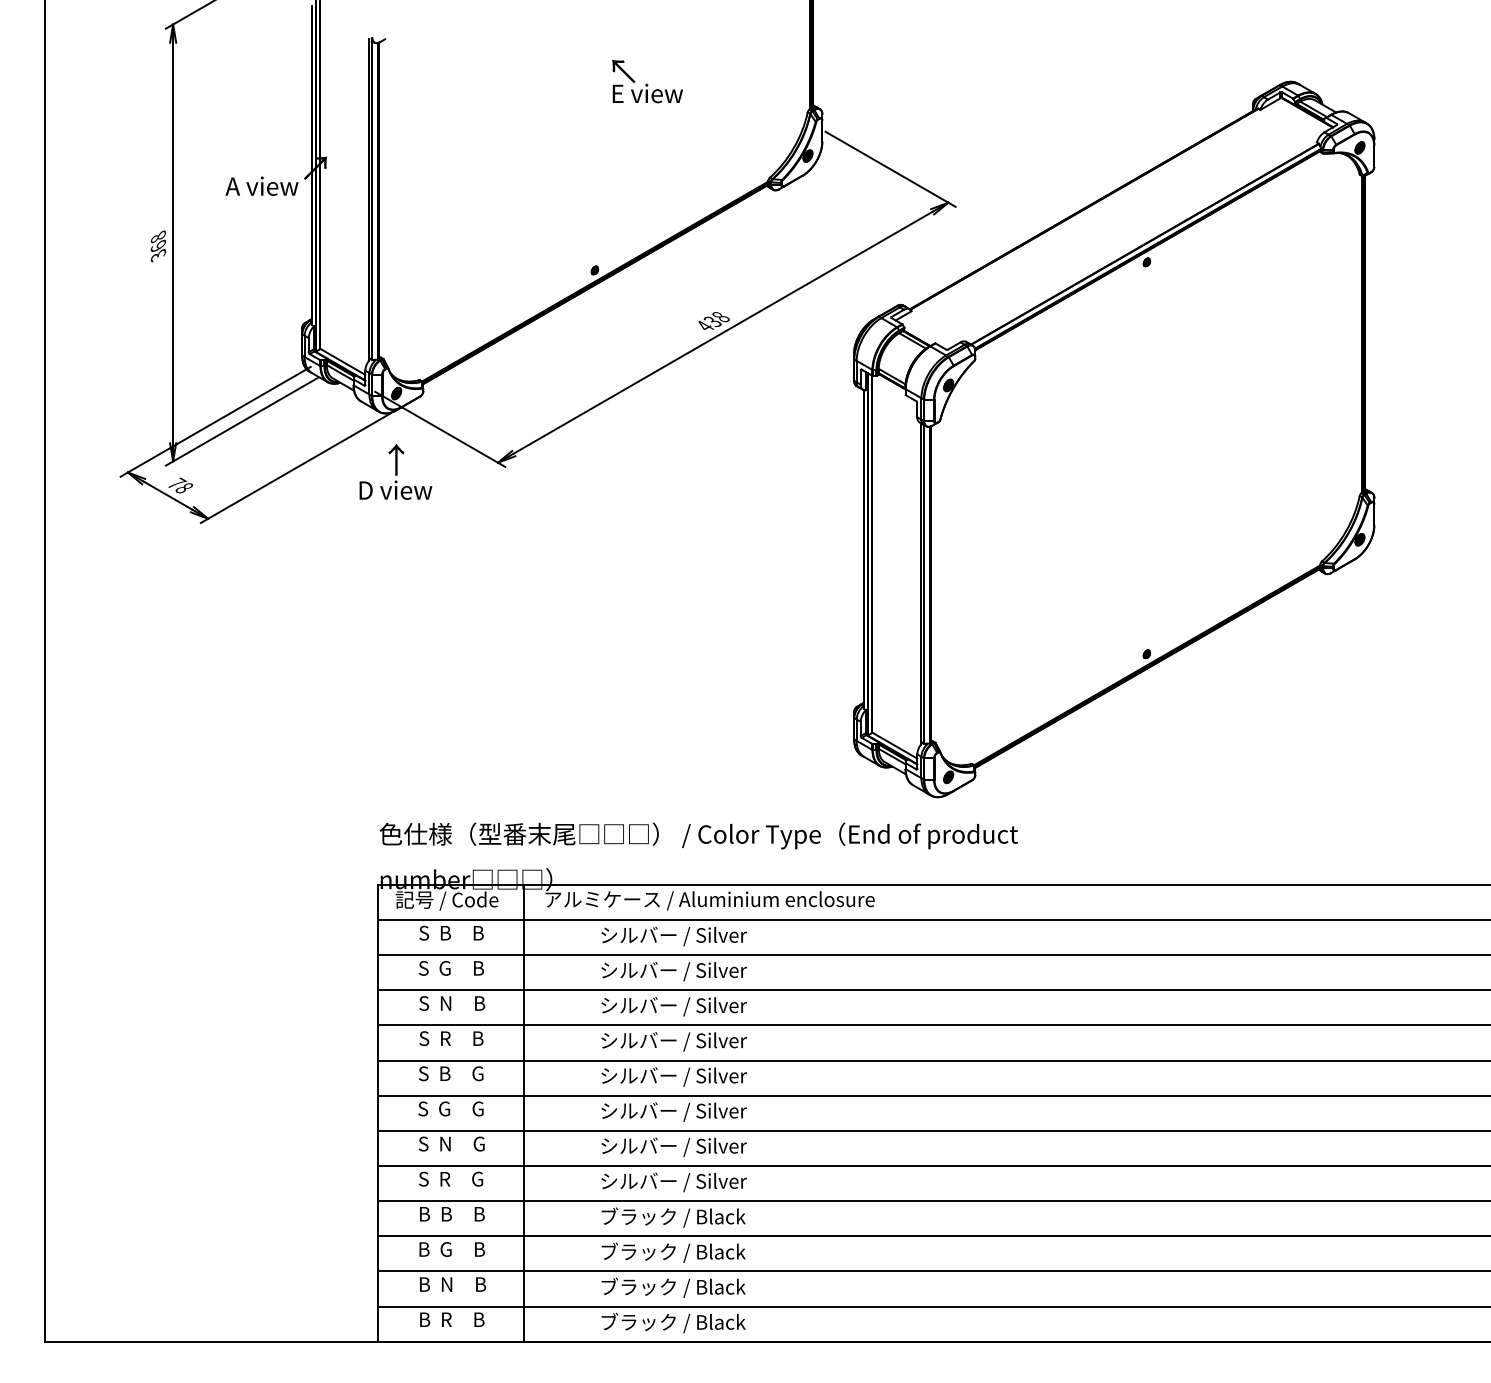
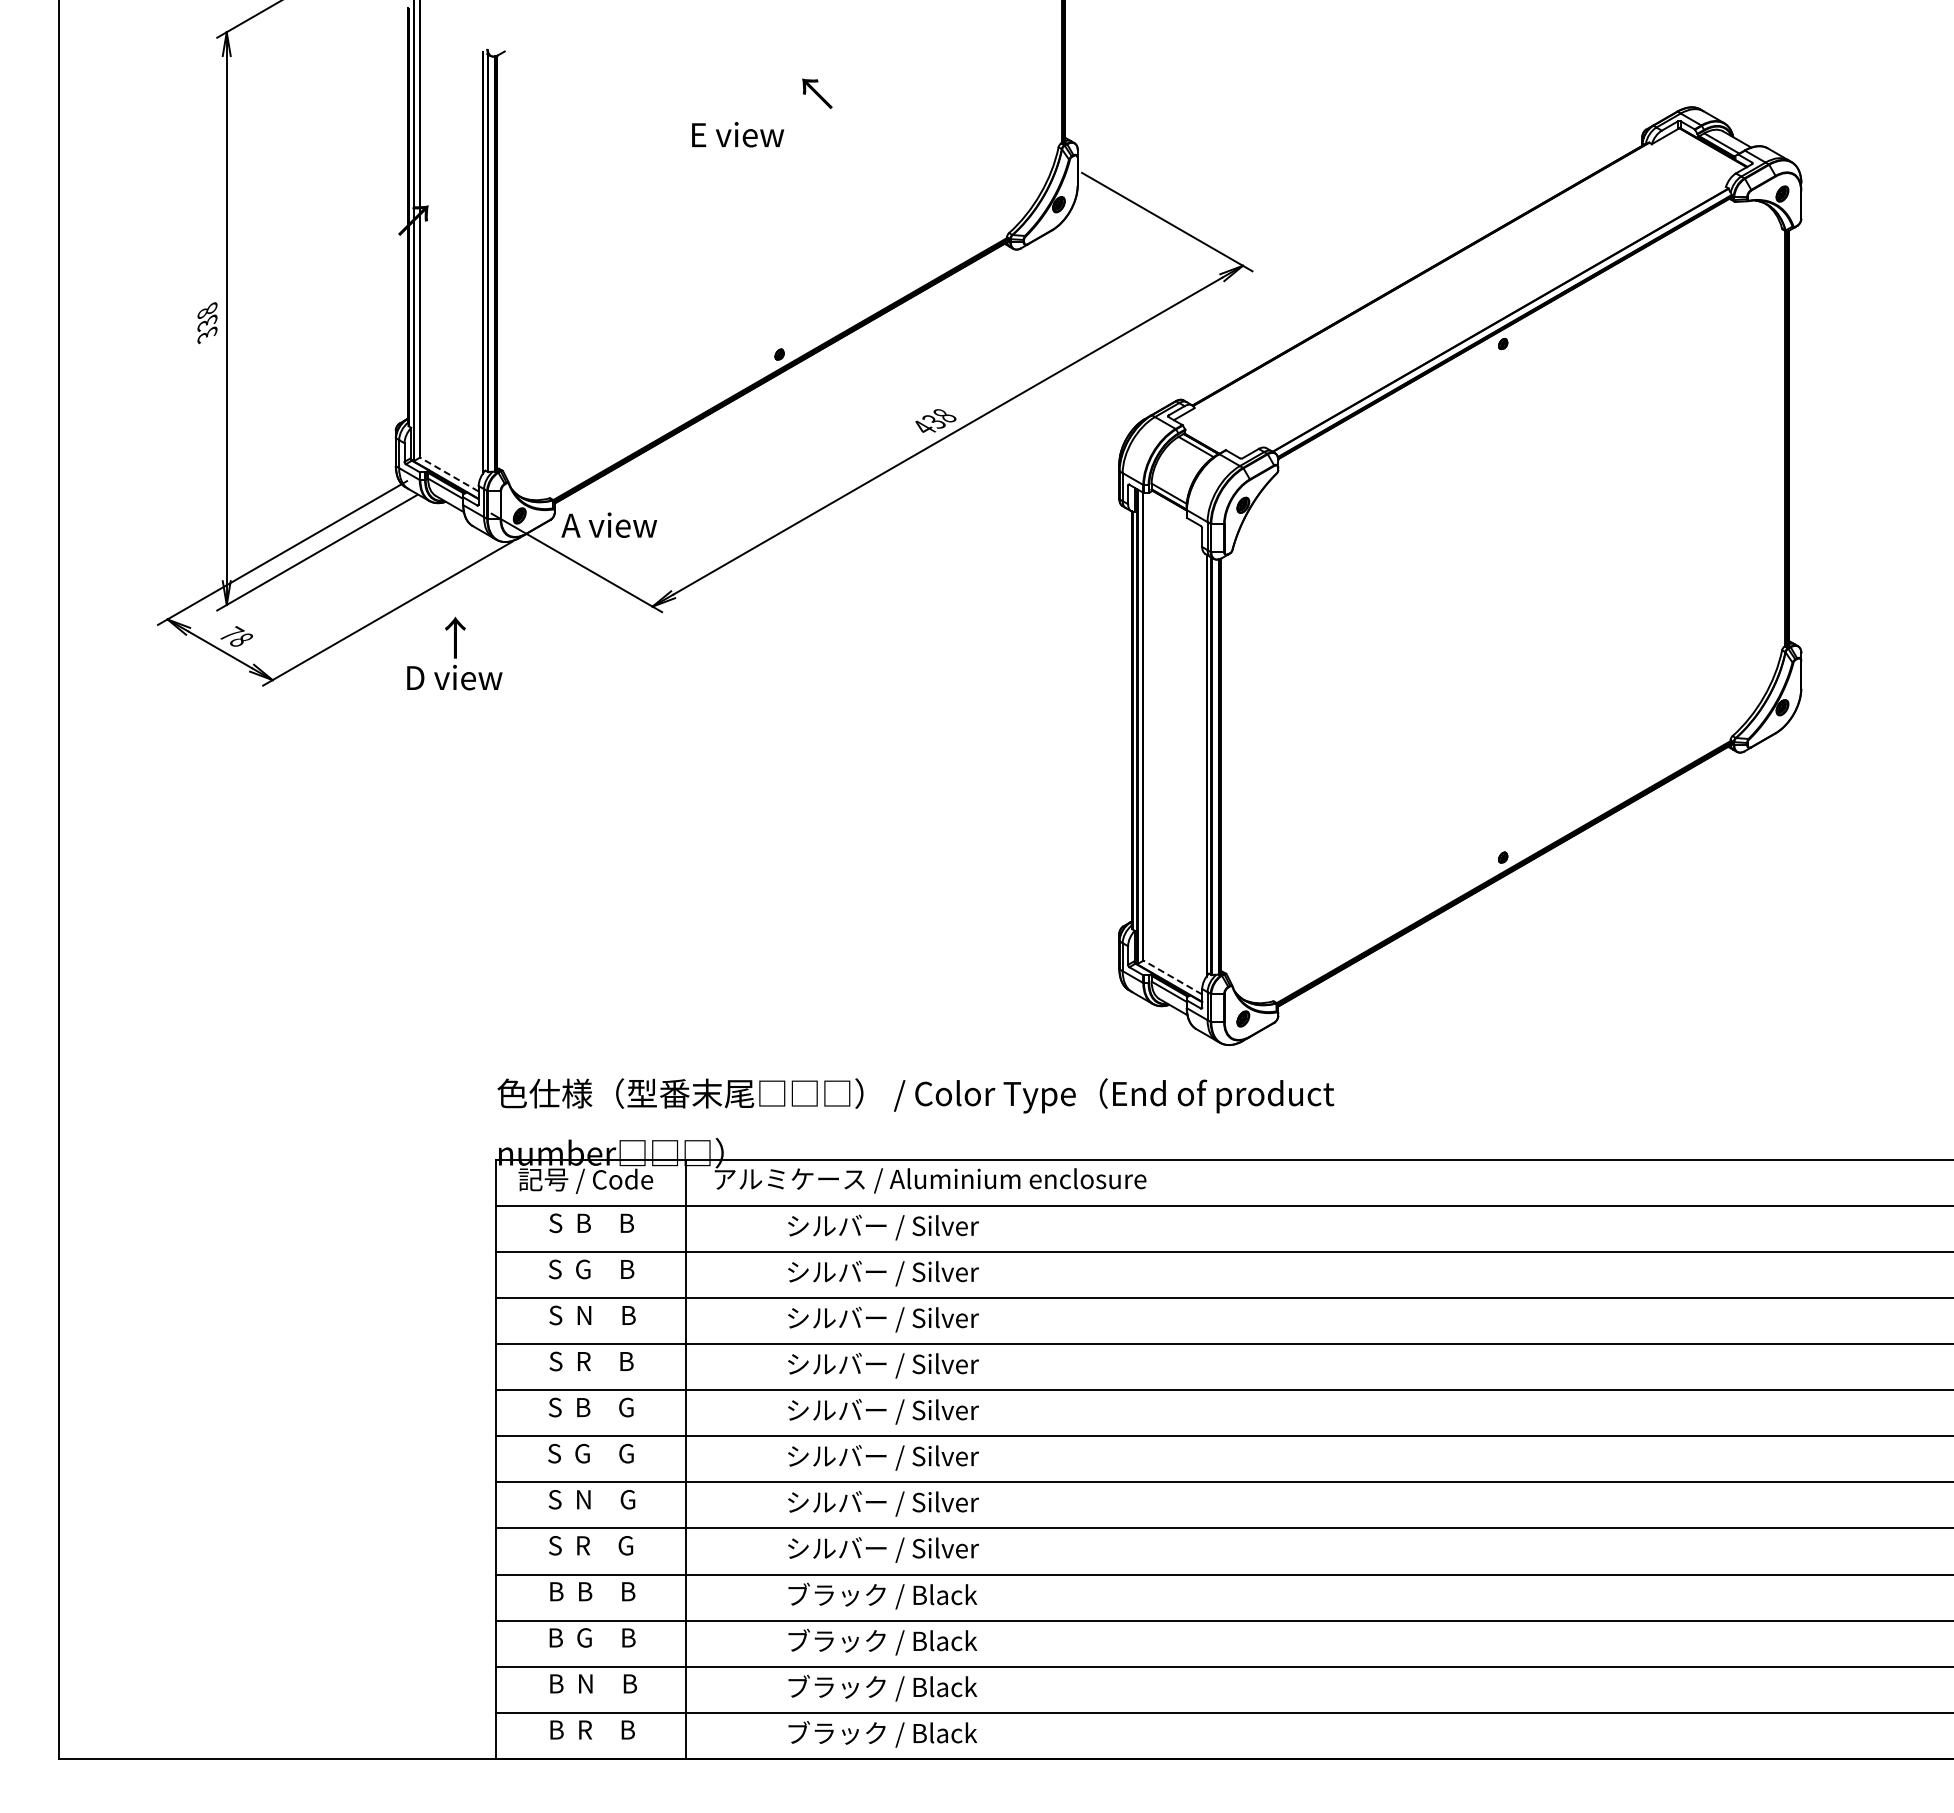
text: (648, 93) -> (738, 134), moved
text: (262, 185) -> (609, 524), moved
text: (158, 246) -> (207, 323), 368 -> 338
line: (343, 361) -> (449, 474), solid -> dashed
text: (395, 471) -> (454, 653), moved
line: (894, 745) -> (1172, 977), solid -> dashed

